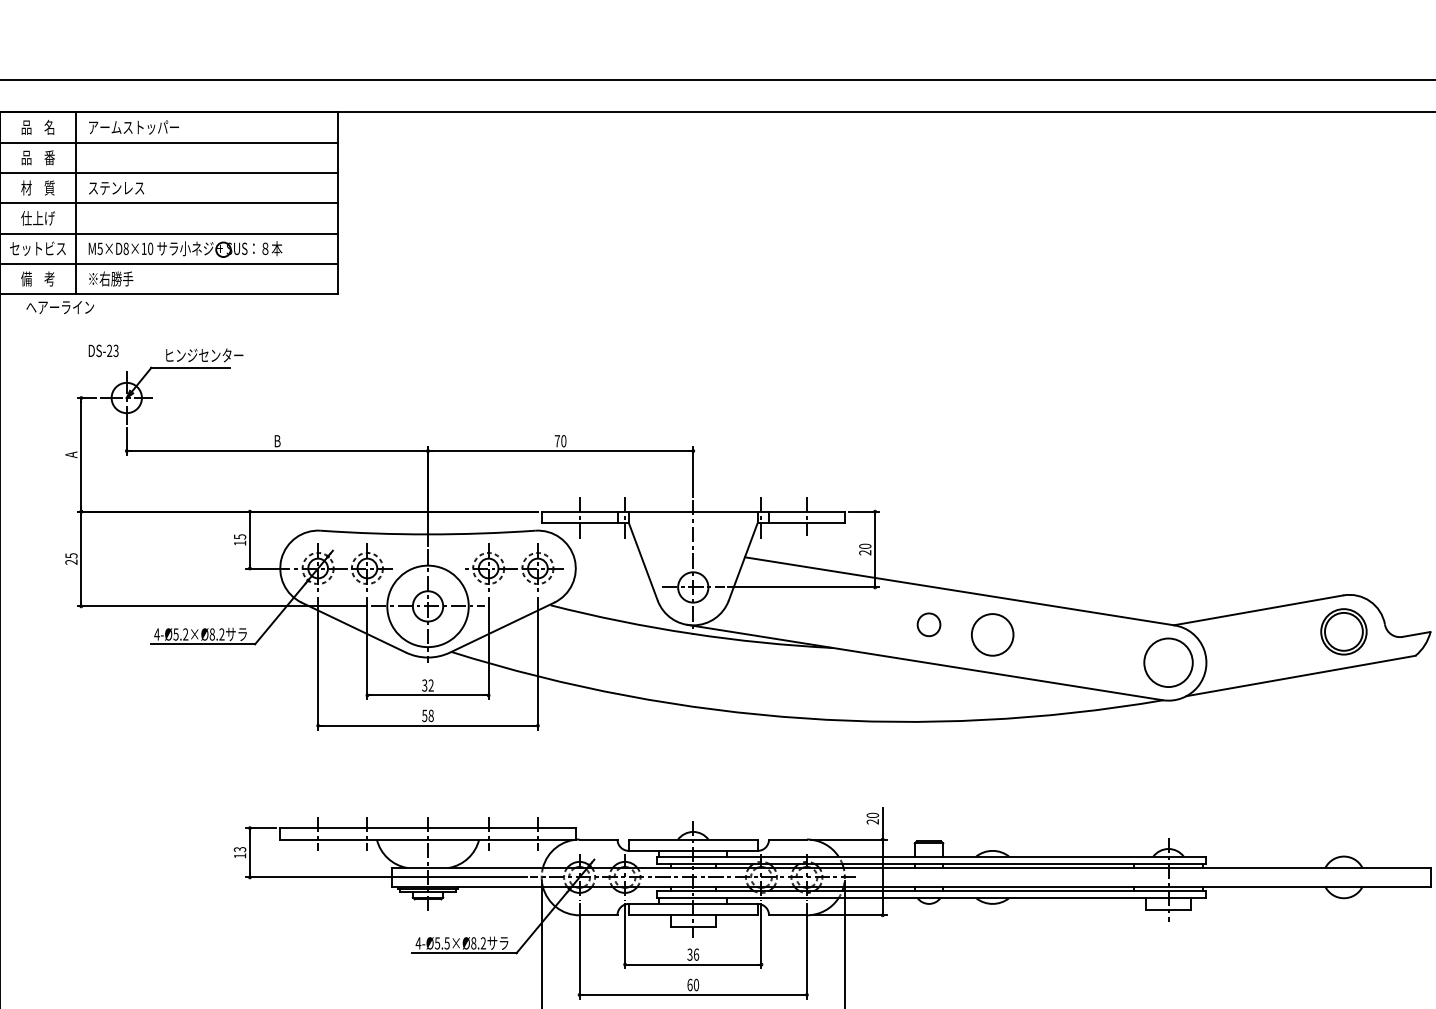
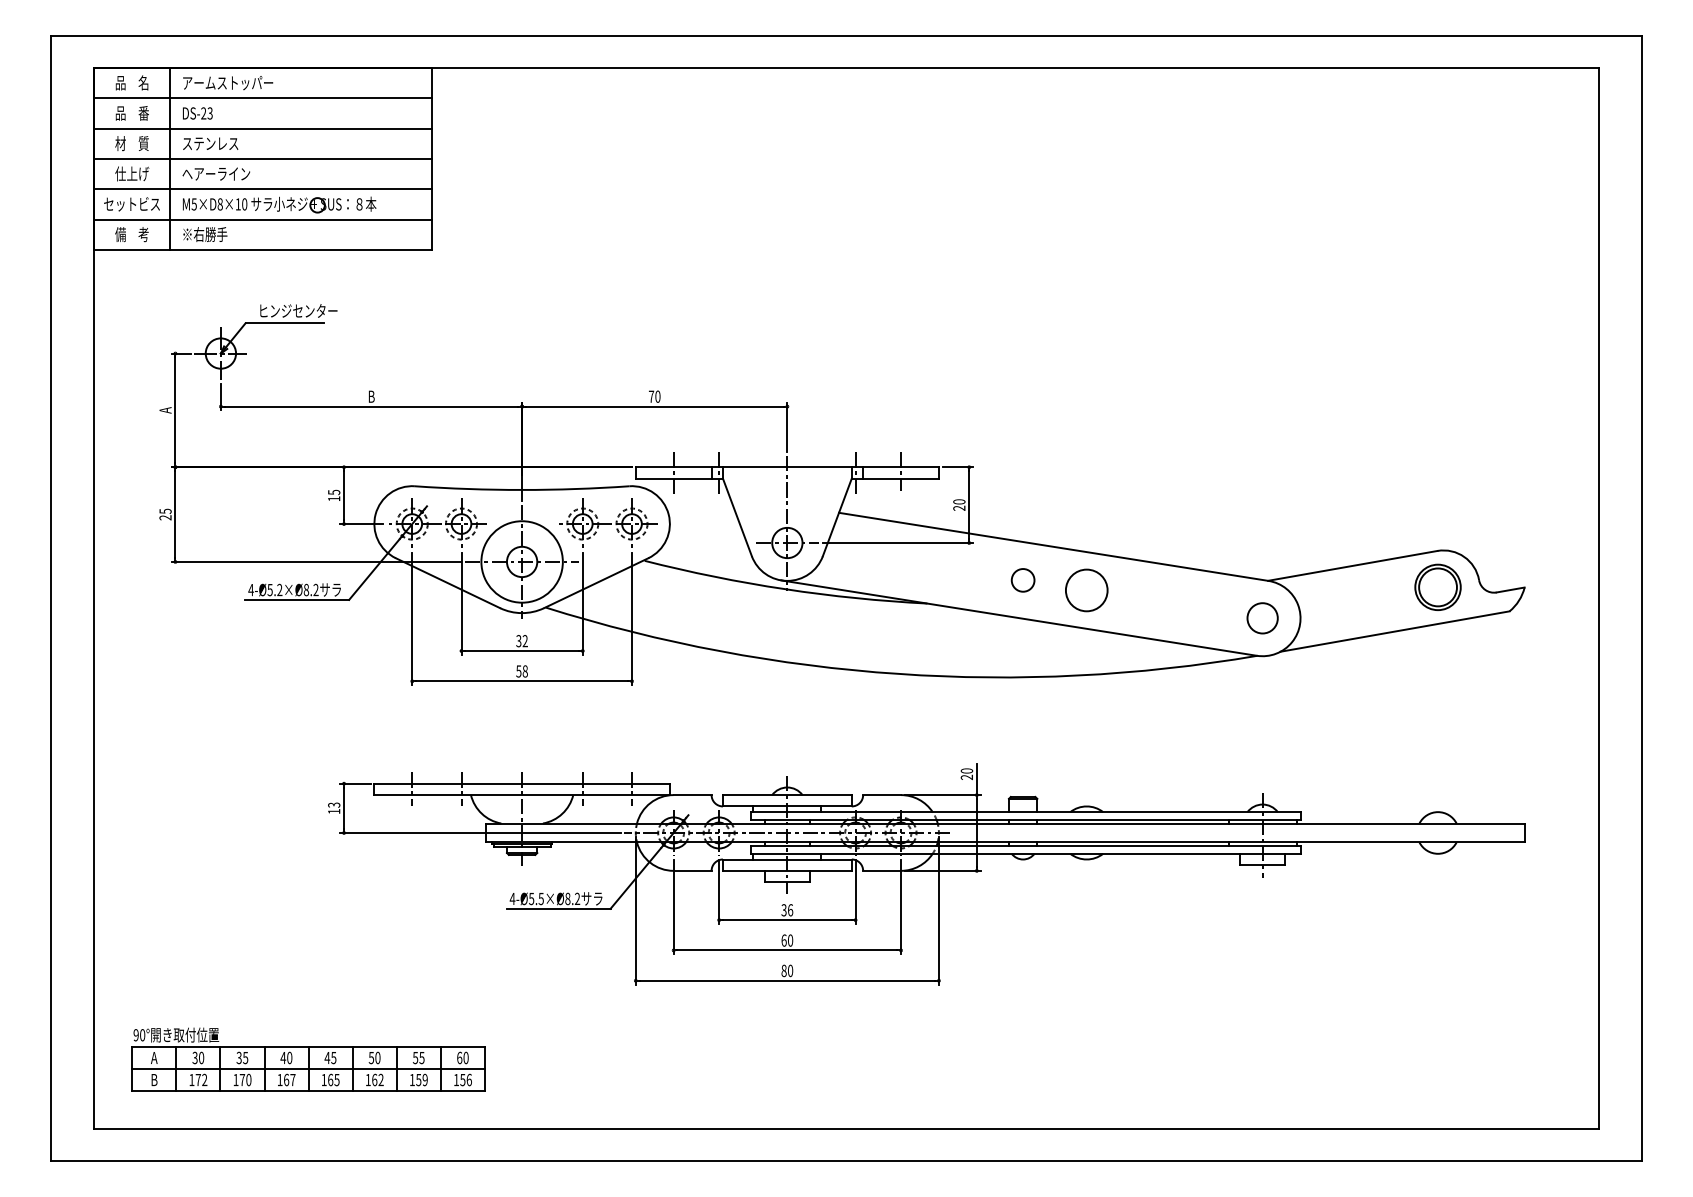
text: (60, 306) -> (216, 173), moved
text: (103, 350) -> (197, 113), moved
circle: (1168, 662) -> (1262, 618), size x0.62

